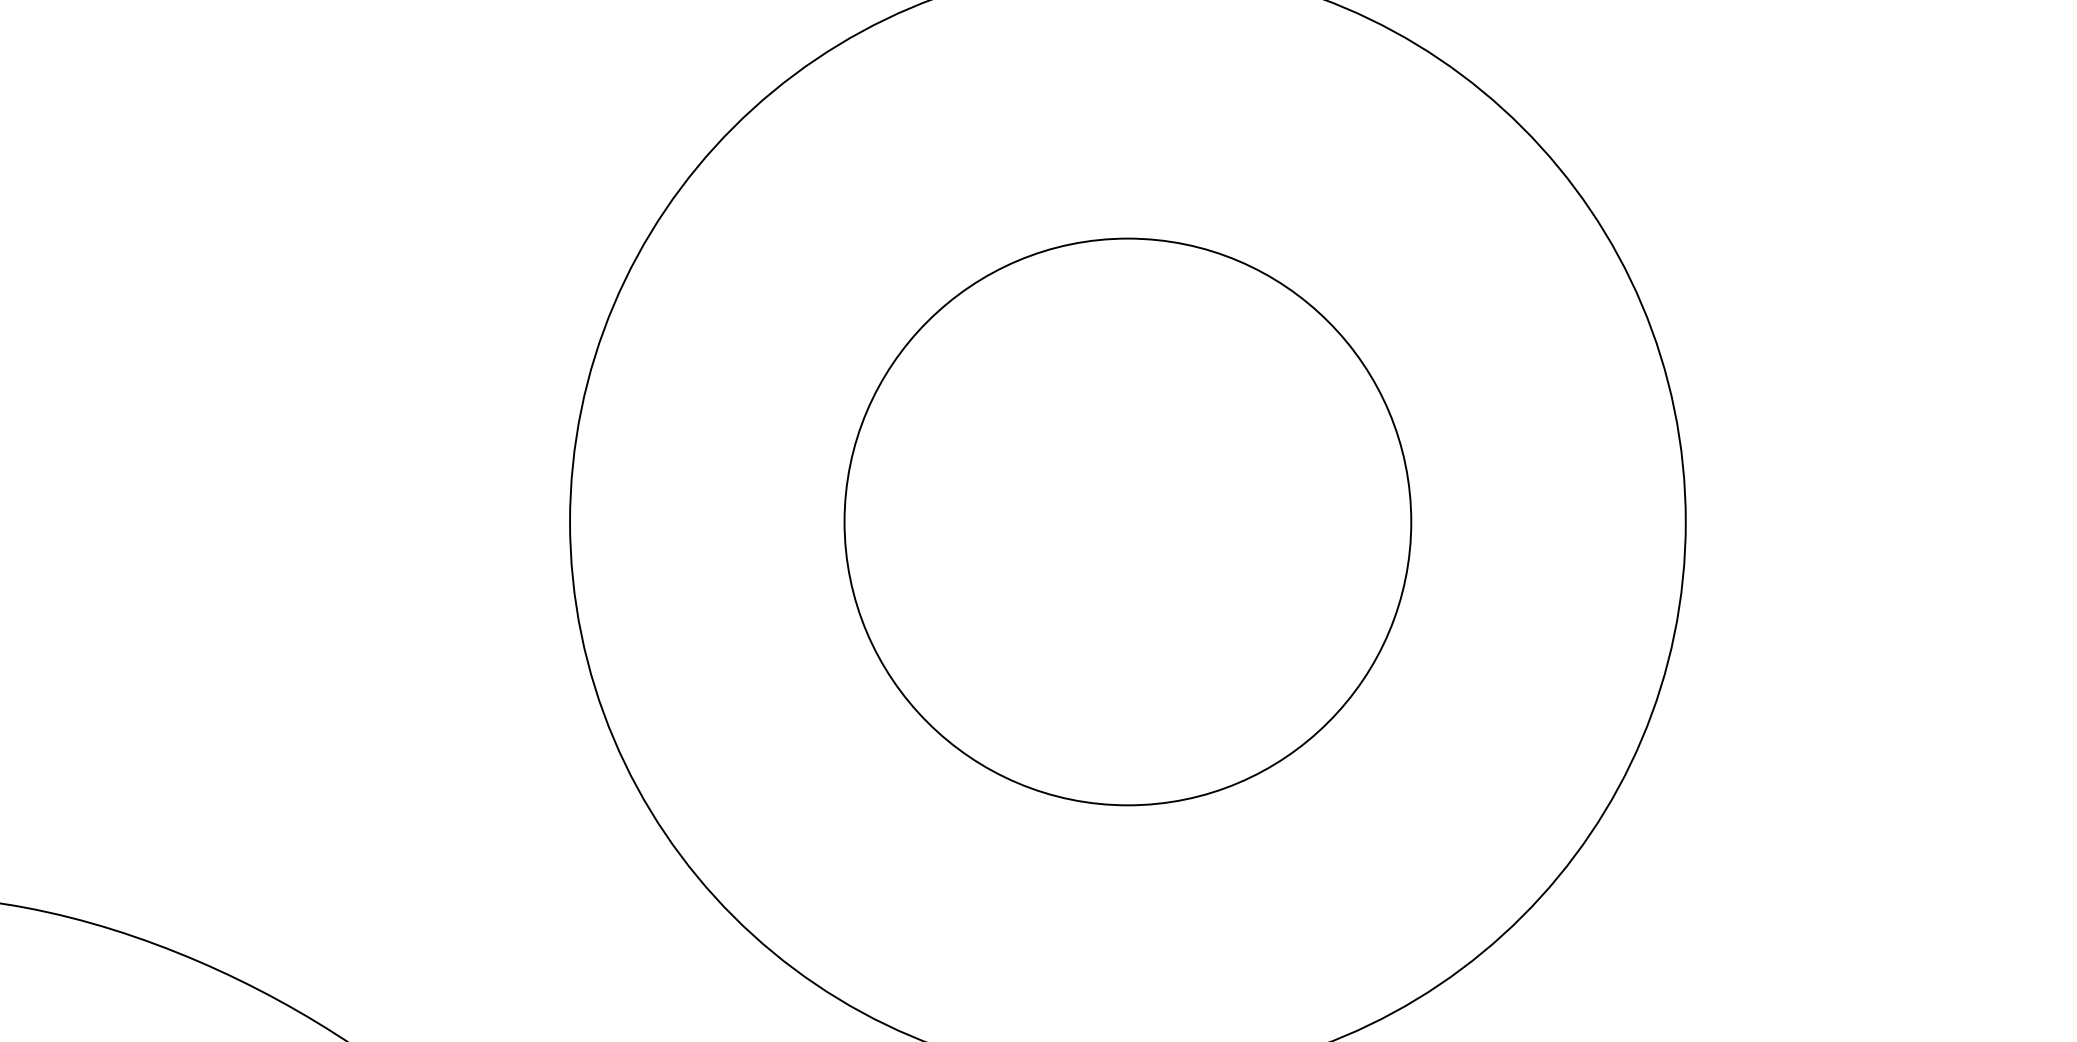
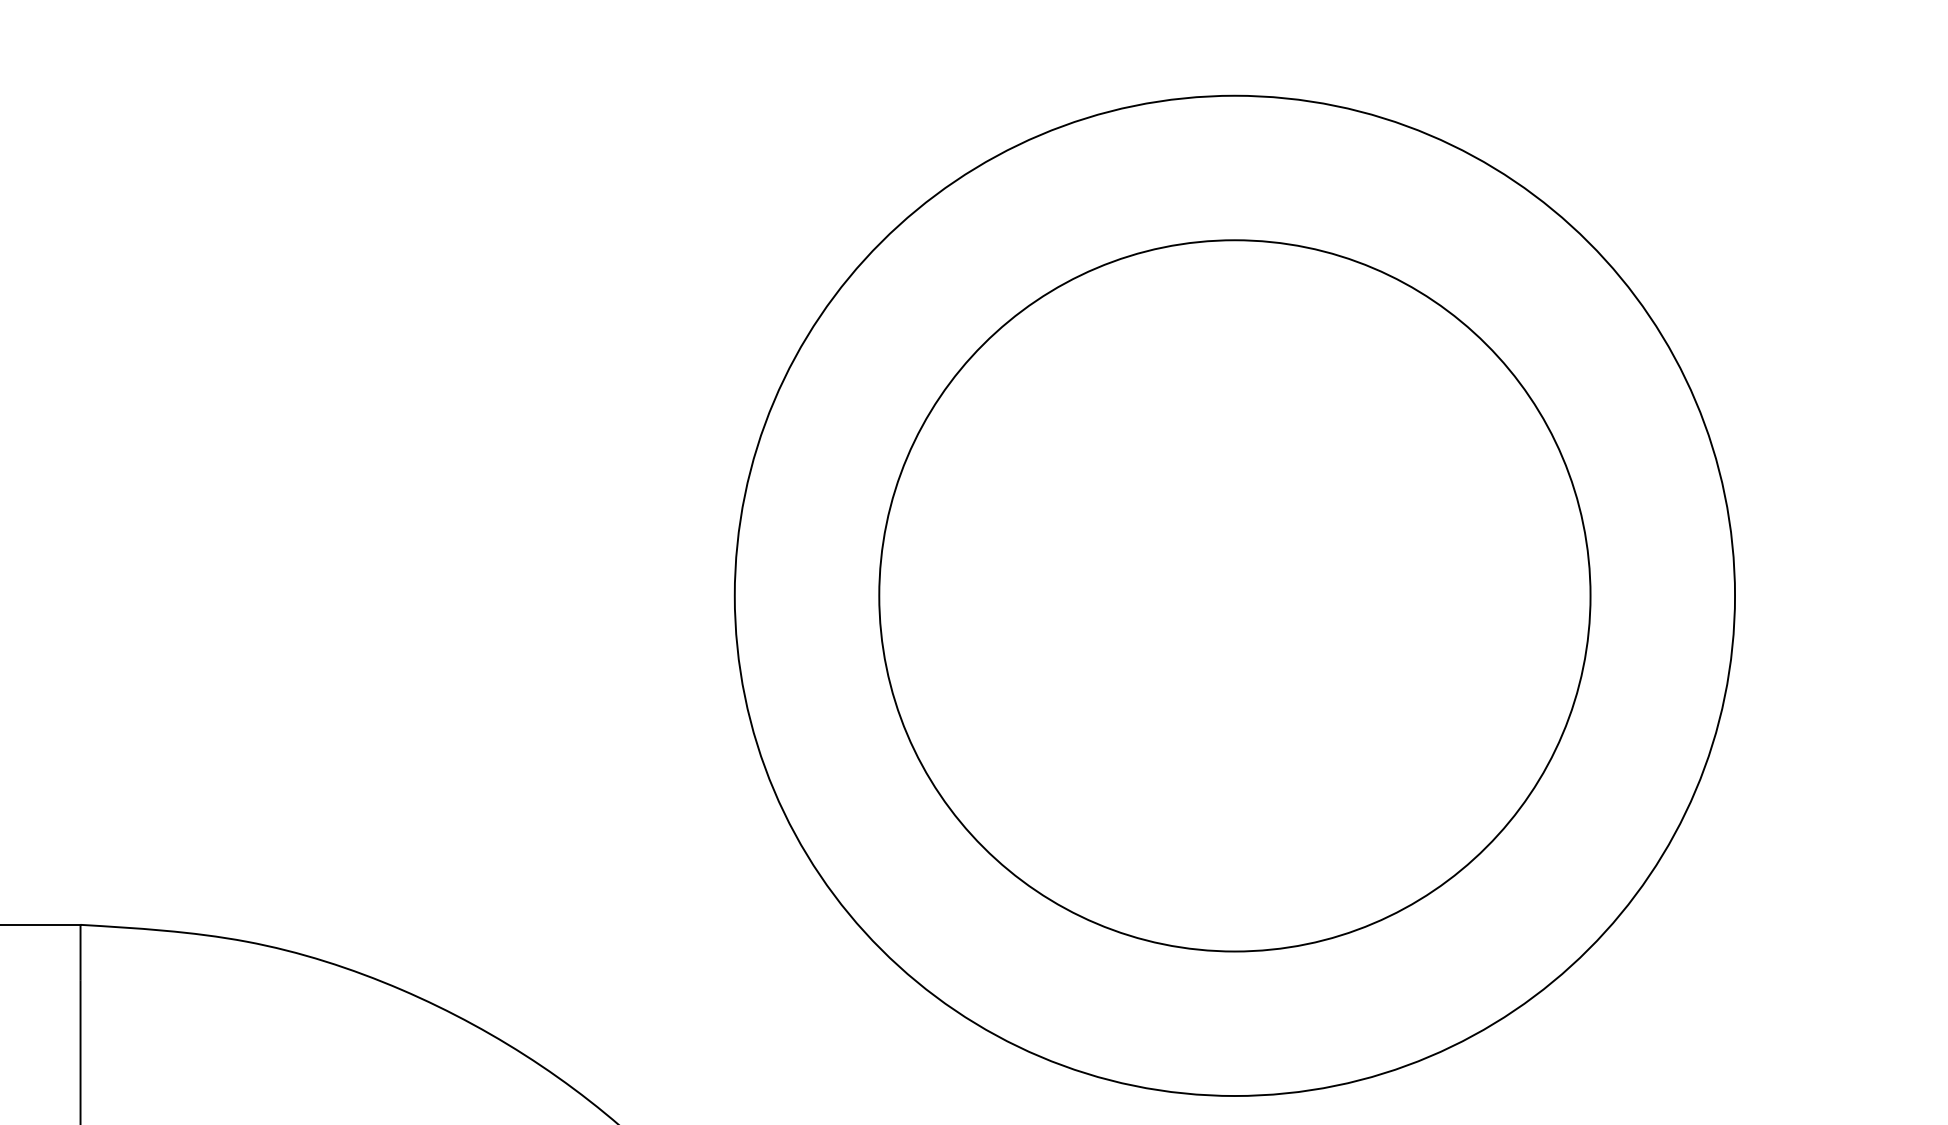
circle: (1127, 521) -> (1234, 595), size x1.4

